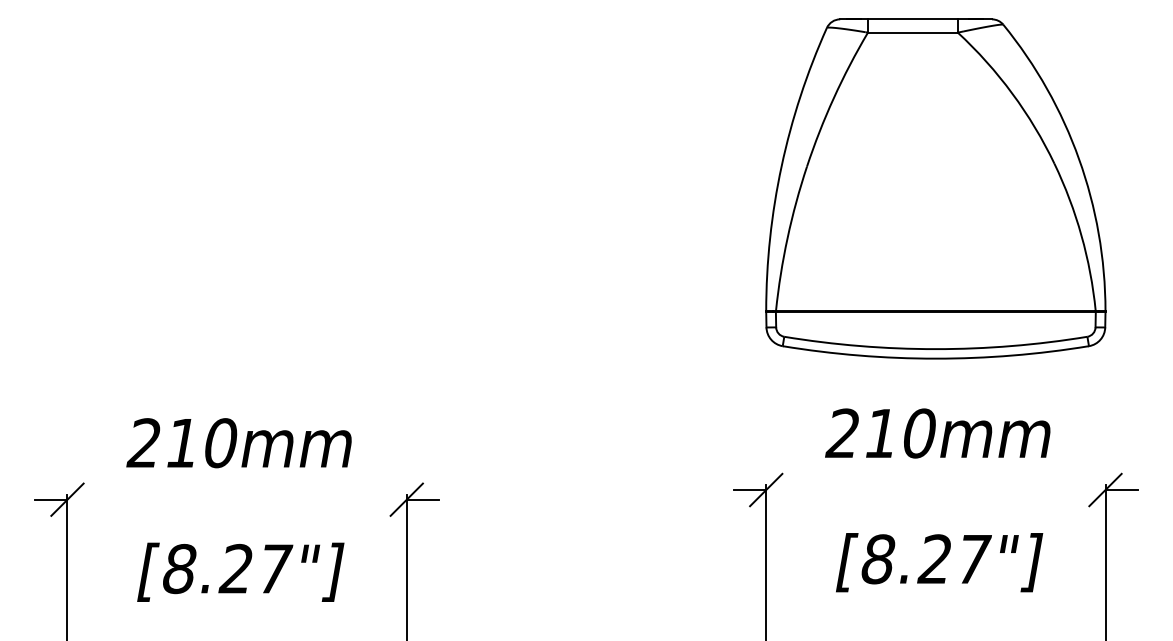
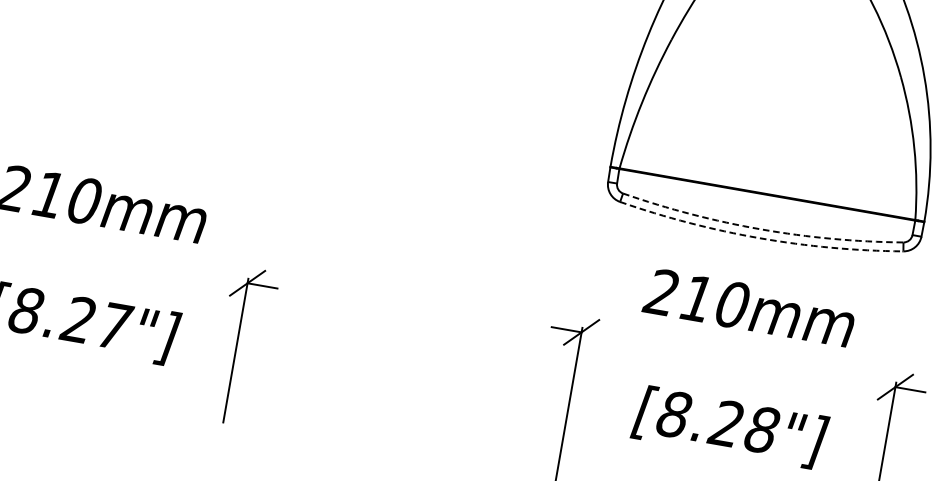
arc: (935, 349) -> (760, 229), solid -> dashed
arc: (935, 358) -> (759, 238), solid -> dashed
text: (973, 559) -> (762, 430), [8.27"] -> [8.28"]

